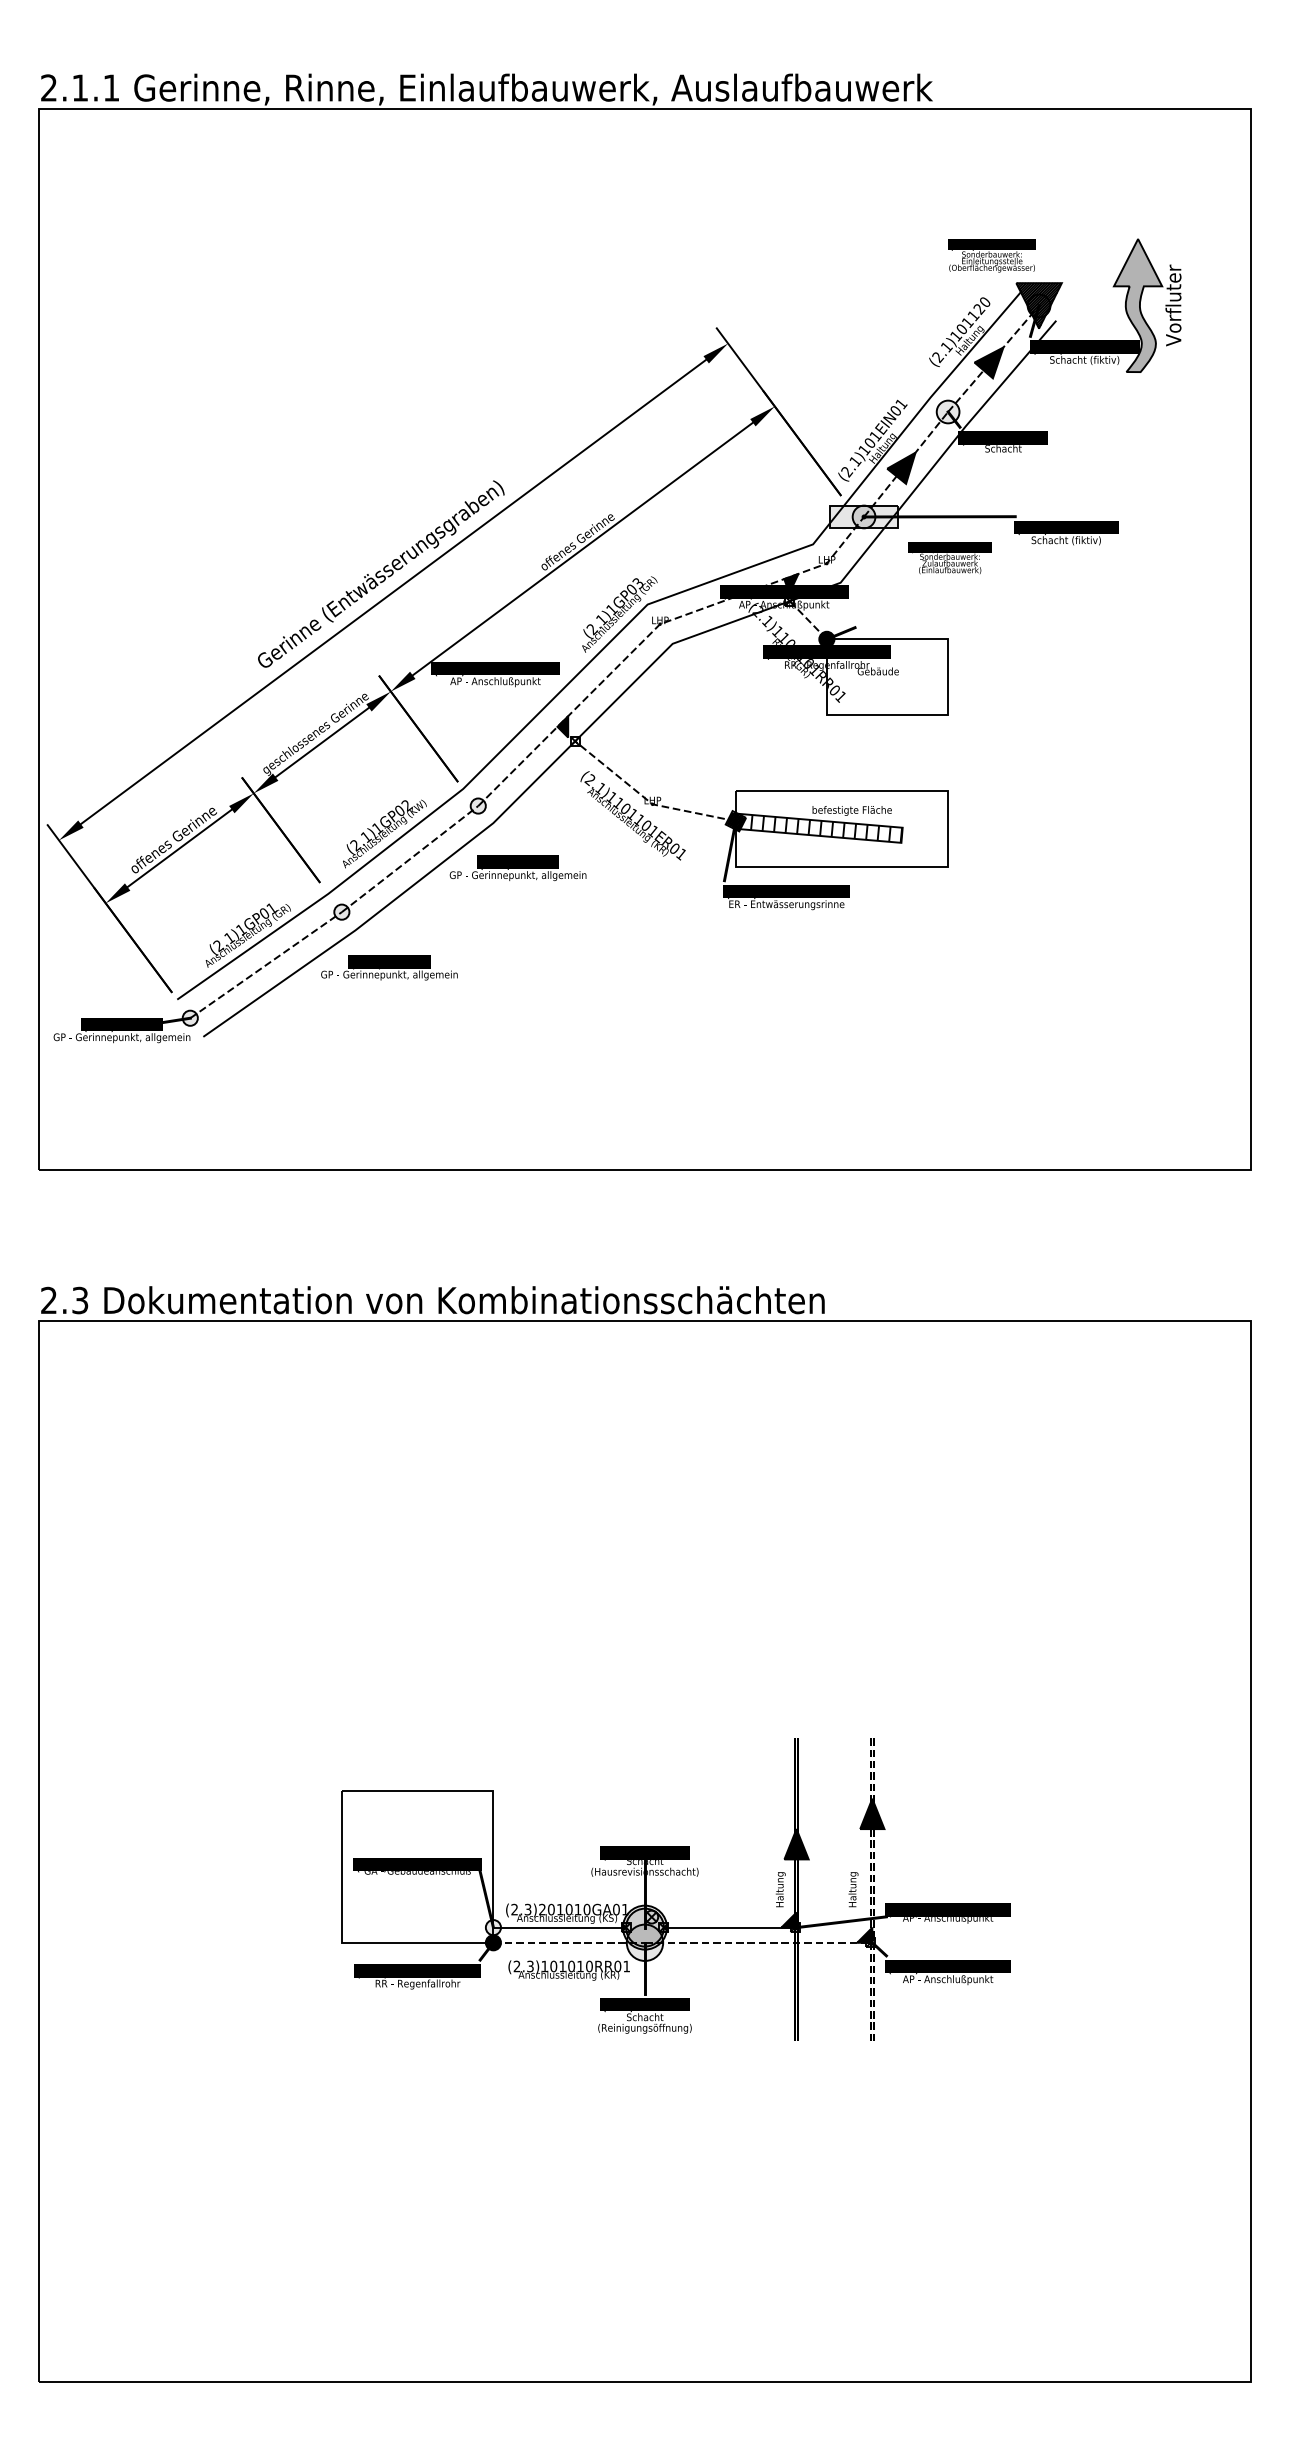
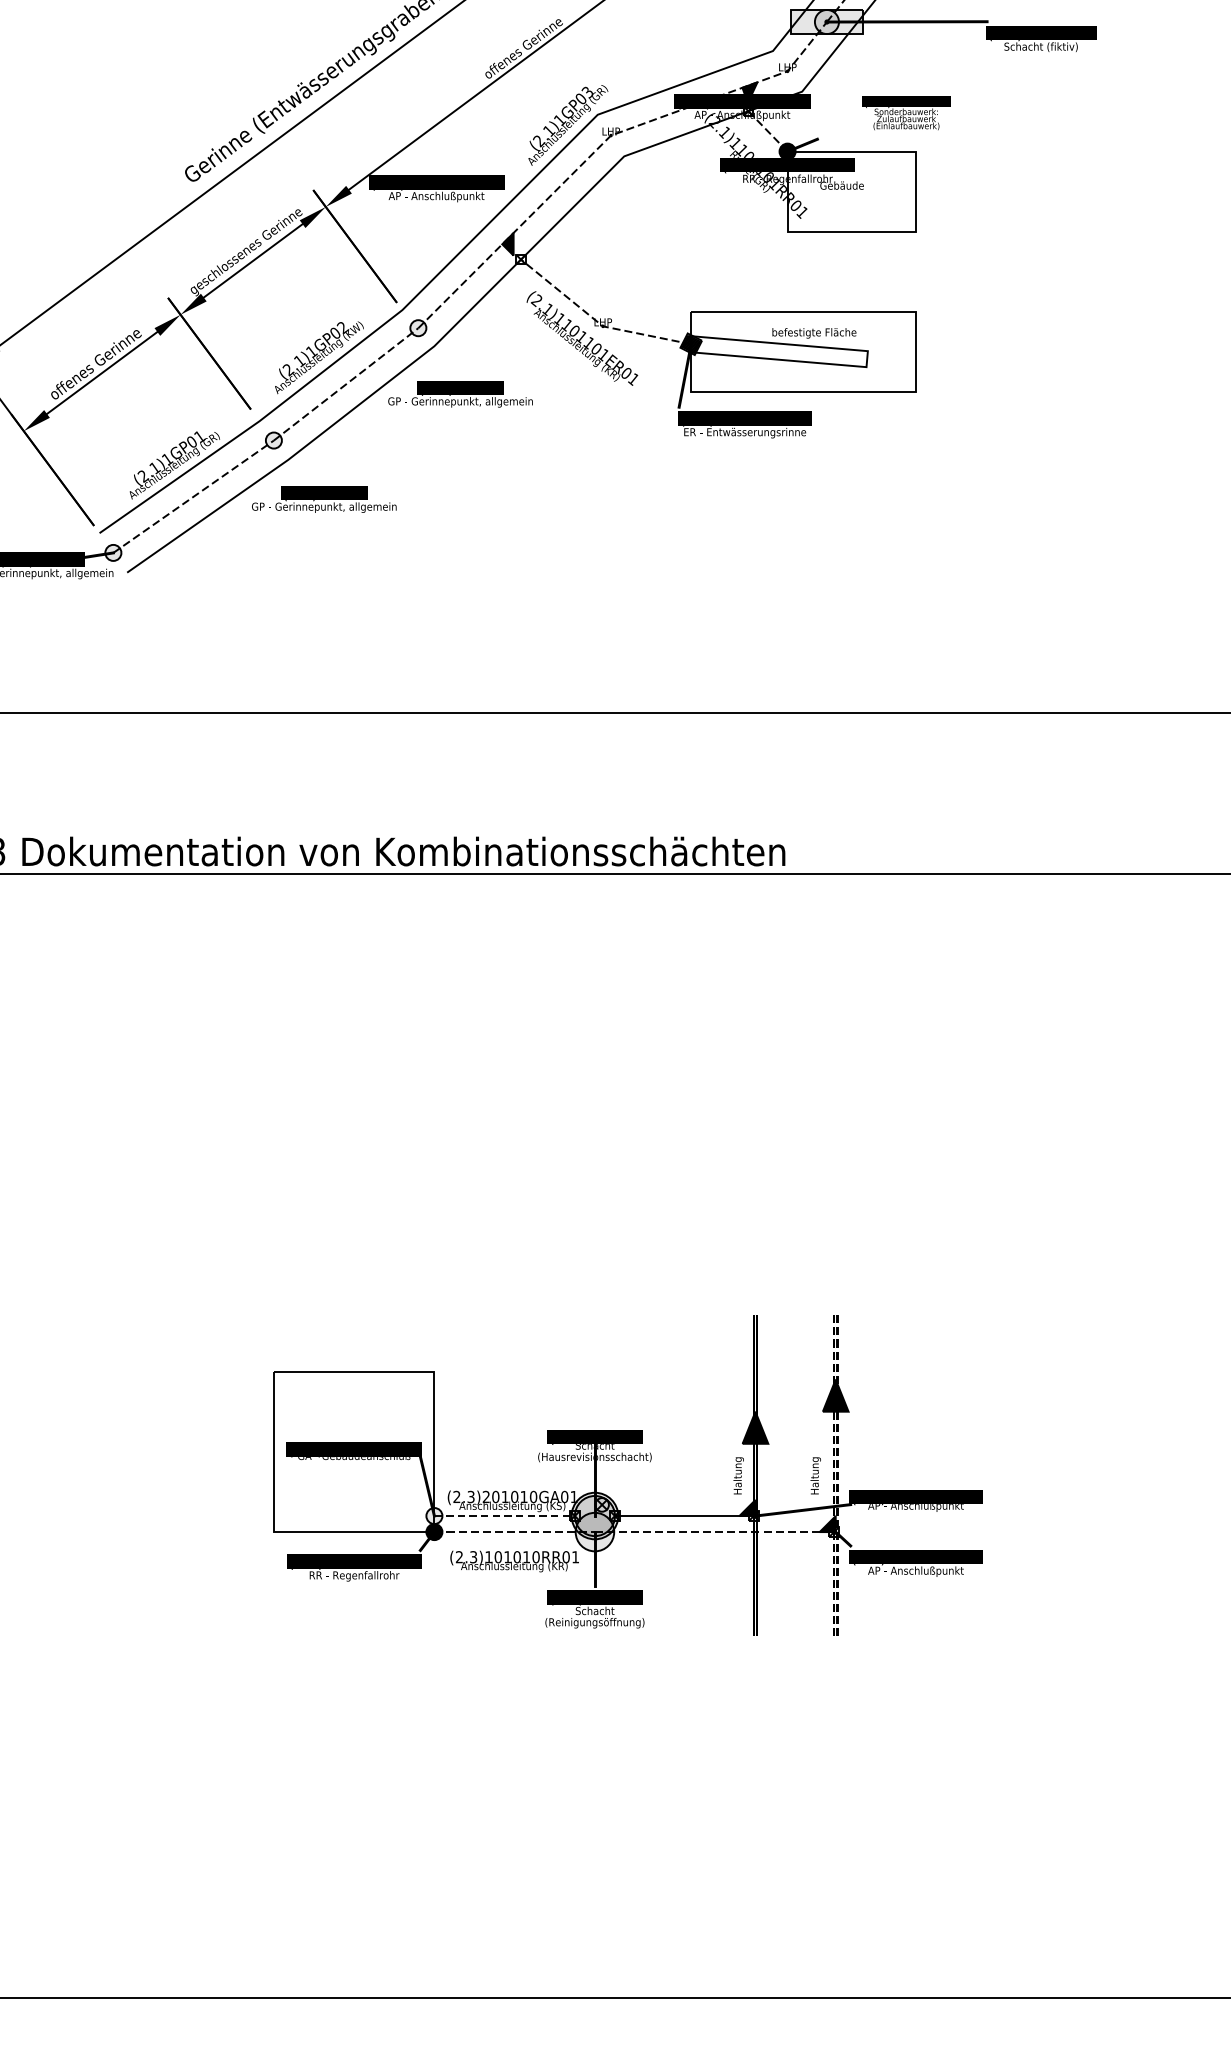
text: (949, 558) -> (905, 113), moved
hatch: (820, 828) -> (780, 351), removed
line: (560, 1927) -> (505, 1515), solid -> dashed

